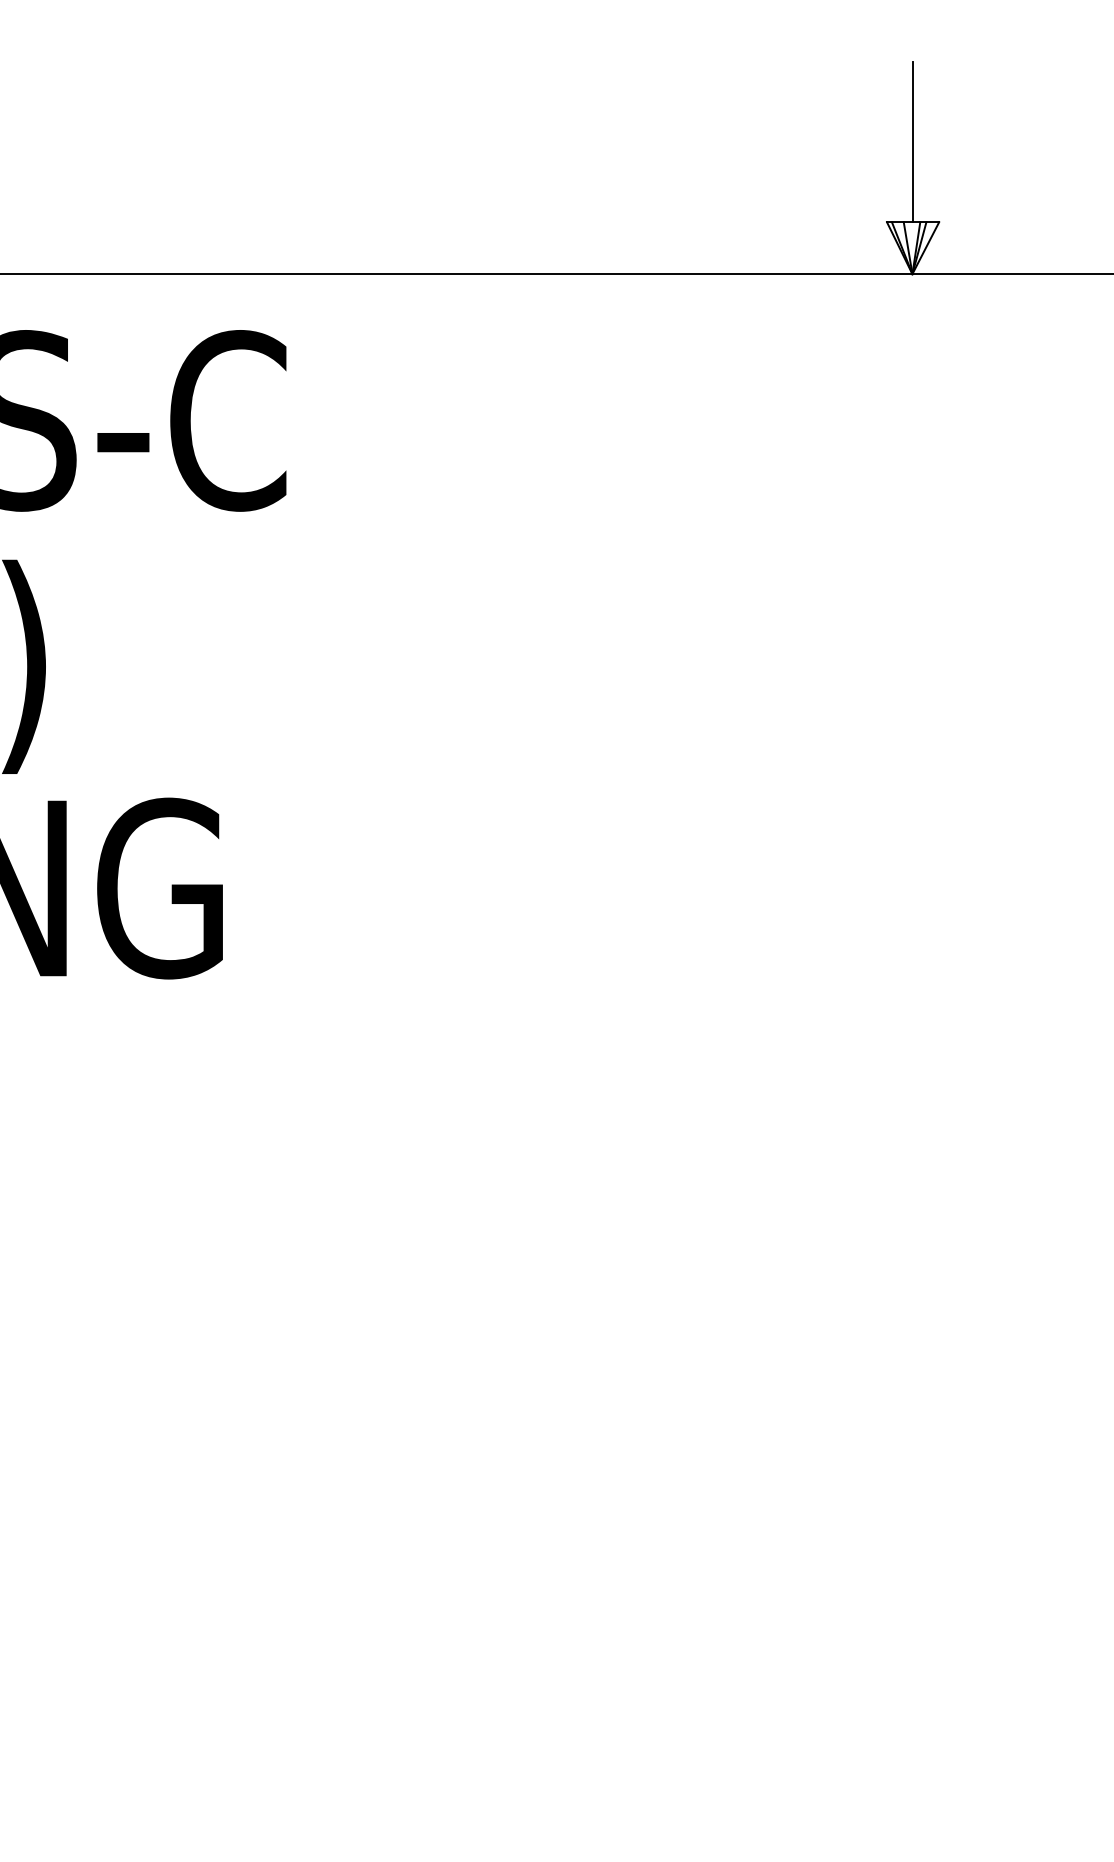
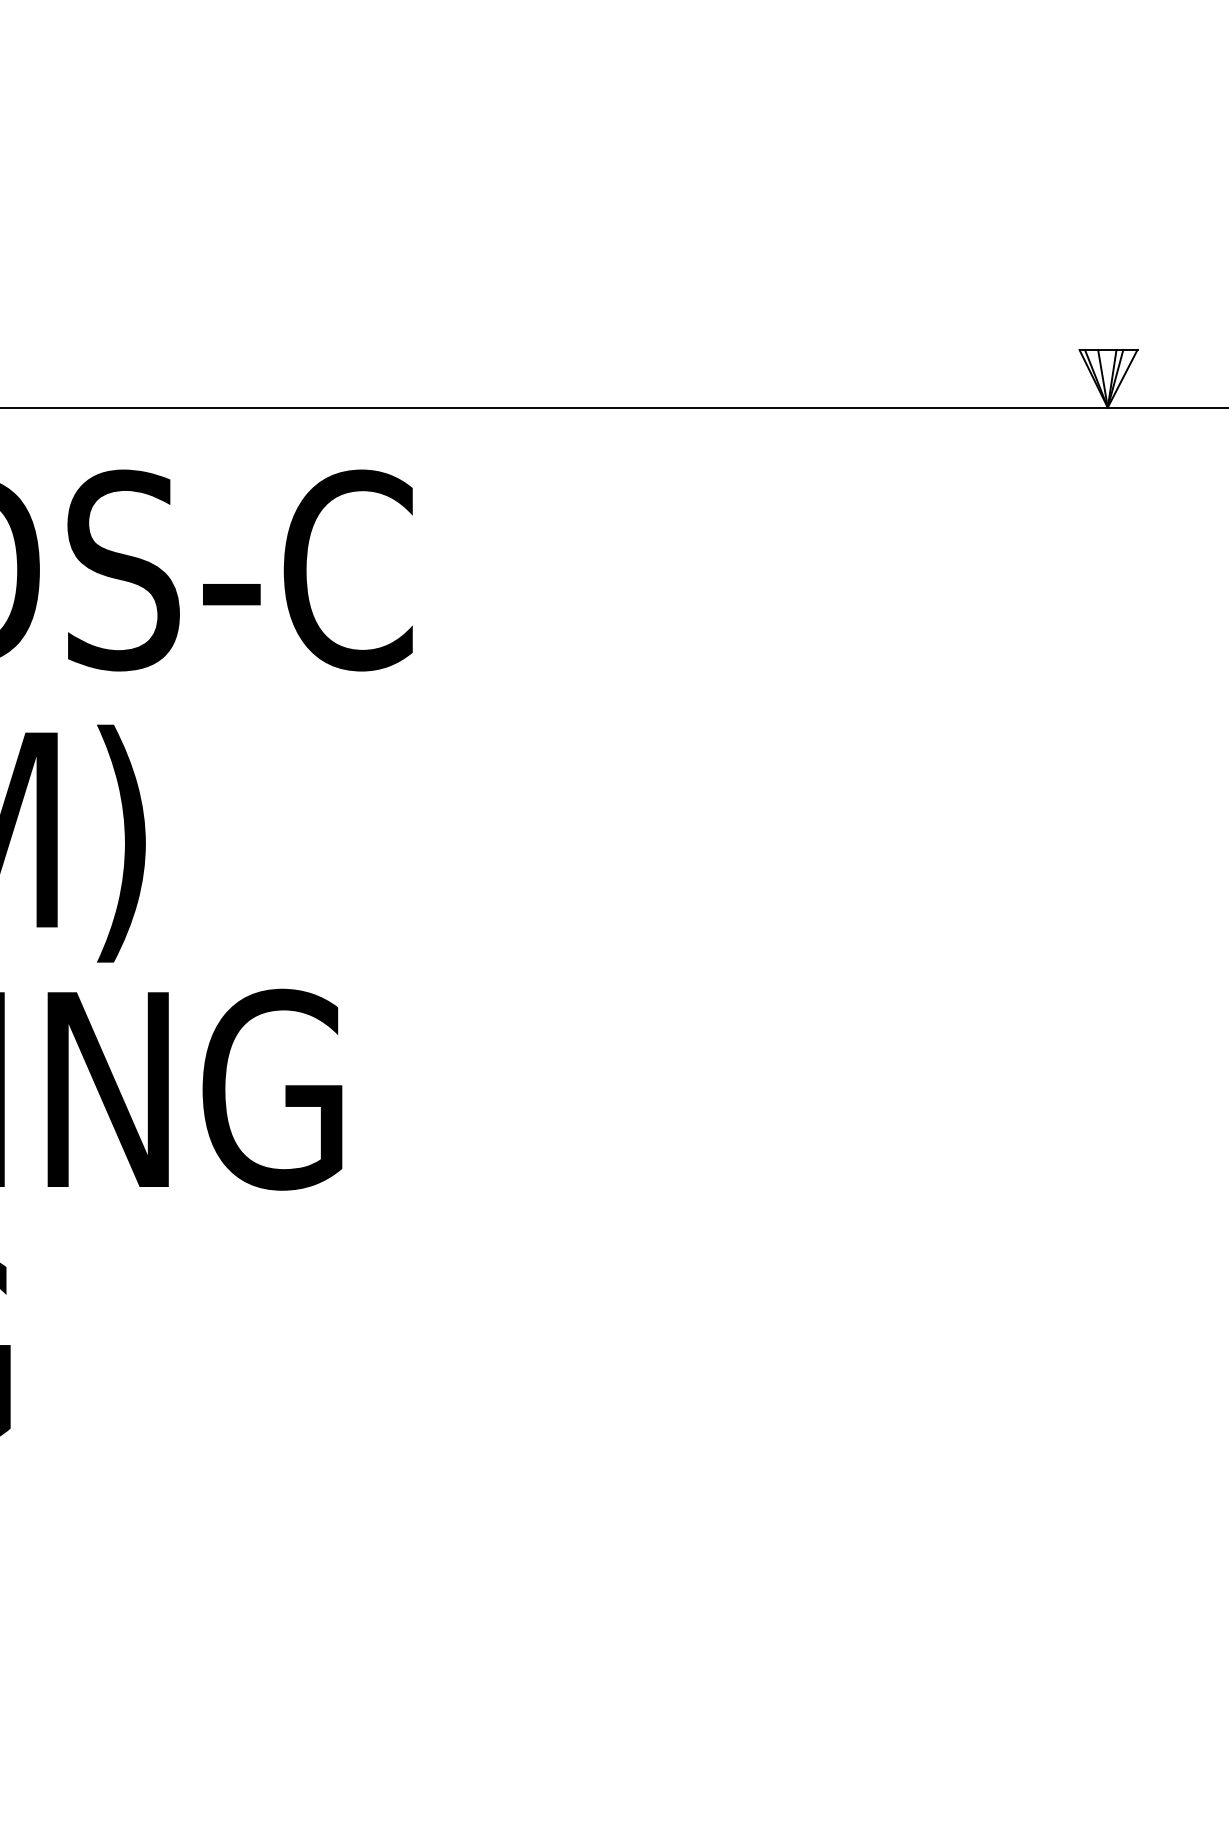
line: (913, 141) -> (1108, 260), removed

